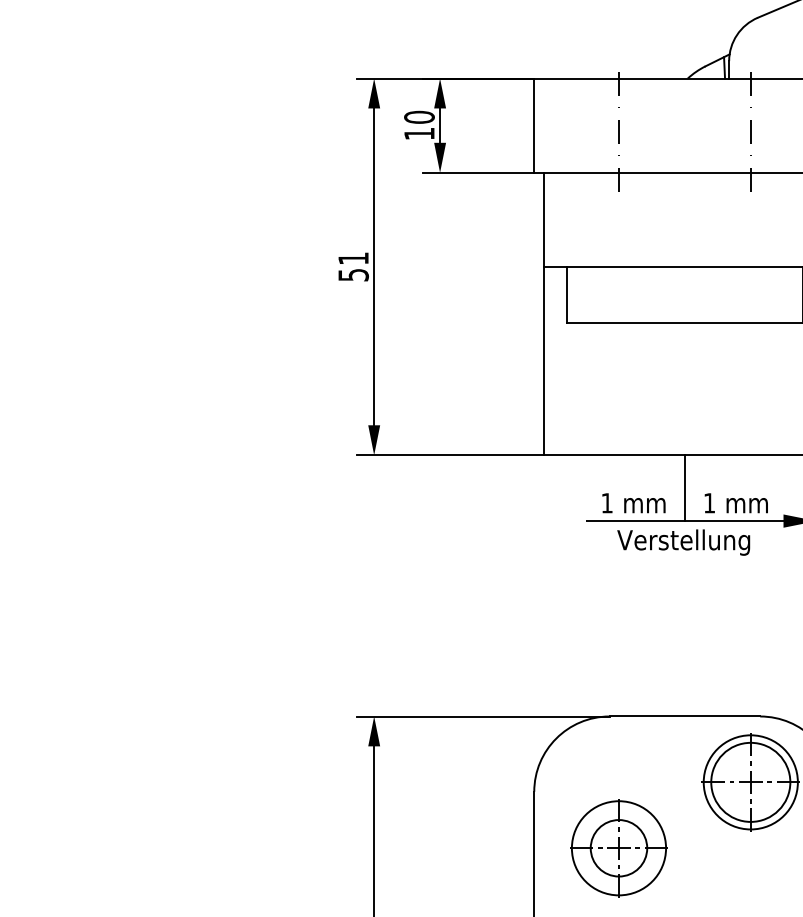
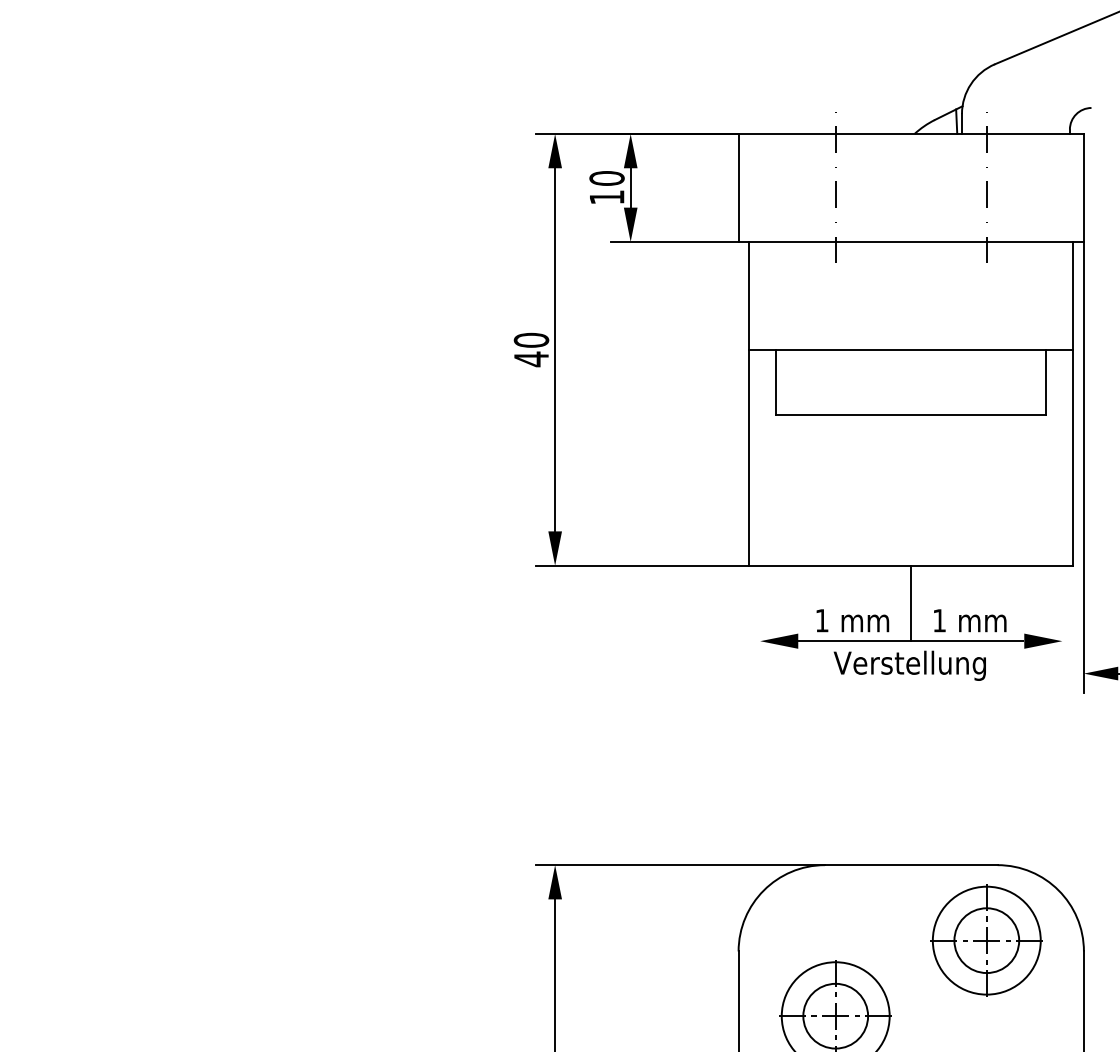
text: (353, 266) -> (531, 349), 51 -> 40
fill: (569, 520) -> (779, 640), added
circle: (750, 782) -> (986, 940), size x0.71

